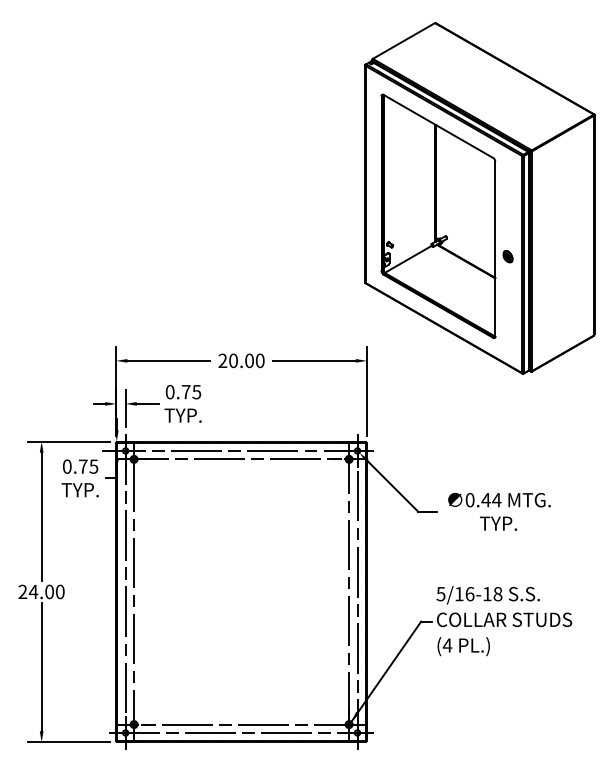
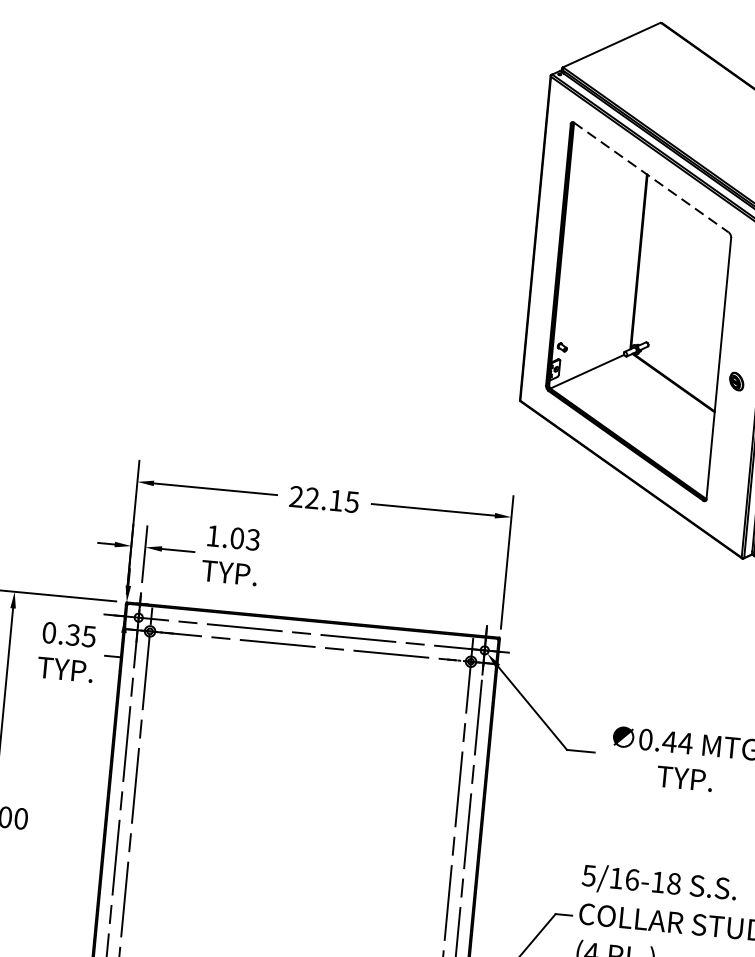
line: (438, 126) -> (651, 177), solid -> dashed
text: (246, 360) -> (331, 499), 20.00 -> 22.15
text: (183, 391) -> (233, 537), 0.75 -> 1.03
text: (82, 466) -> (72, 634), 0.75 -> 0.35

